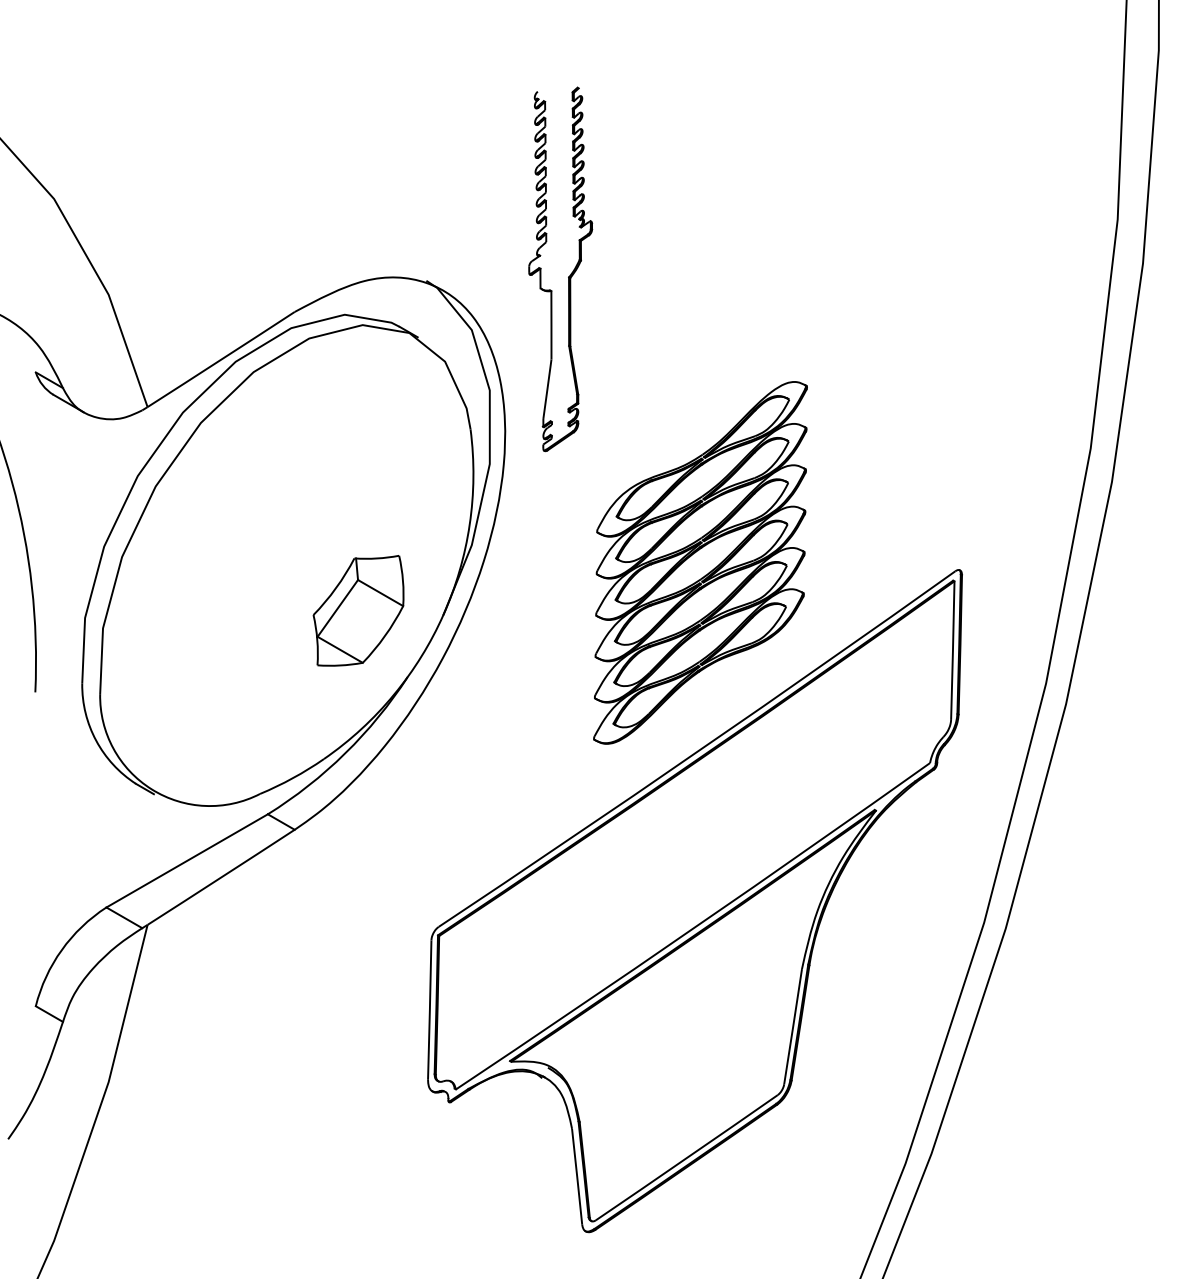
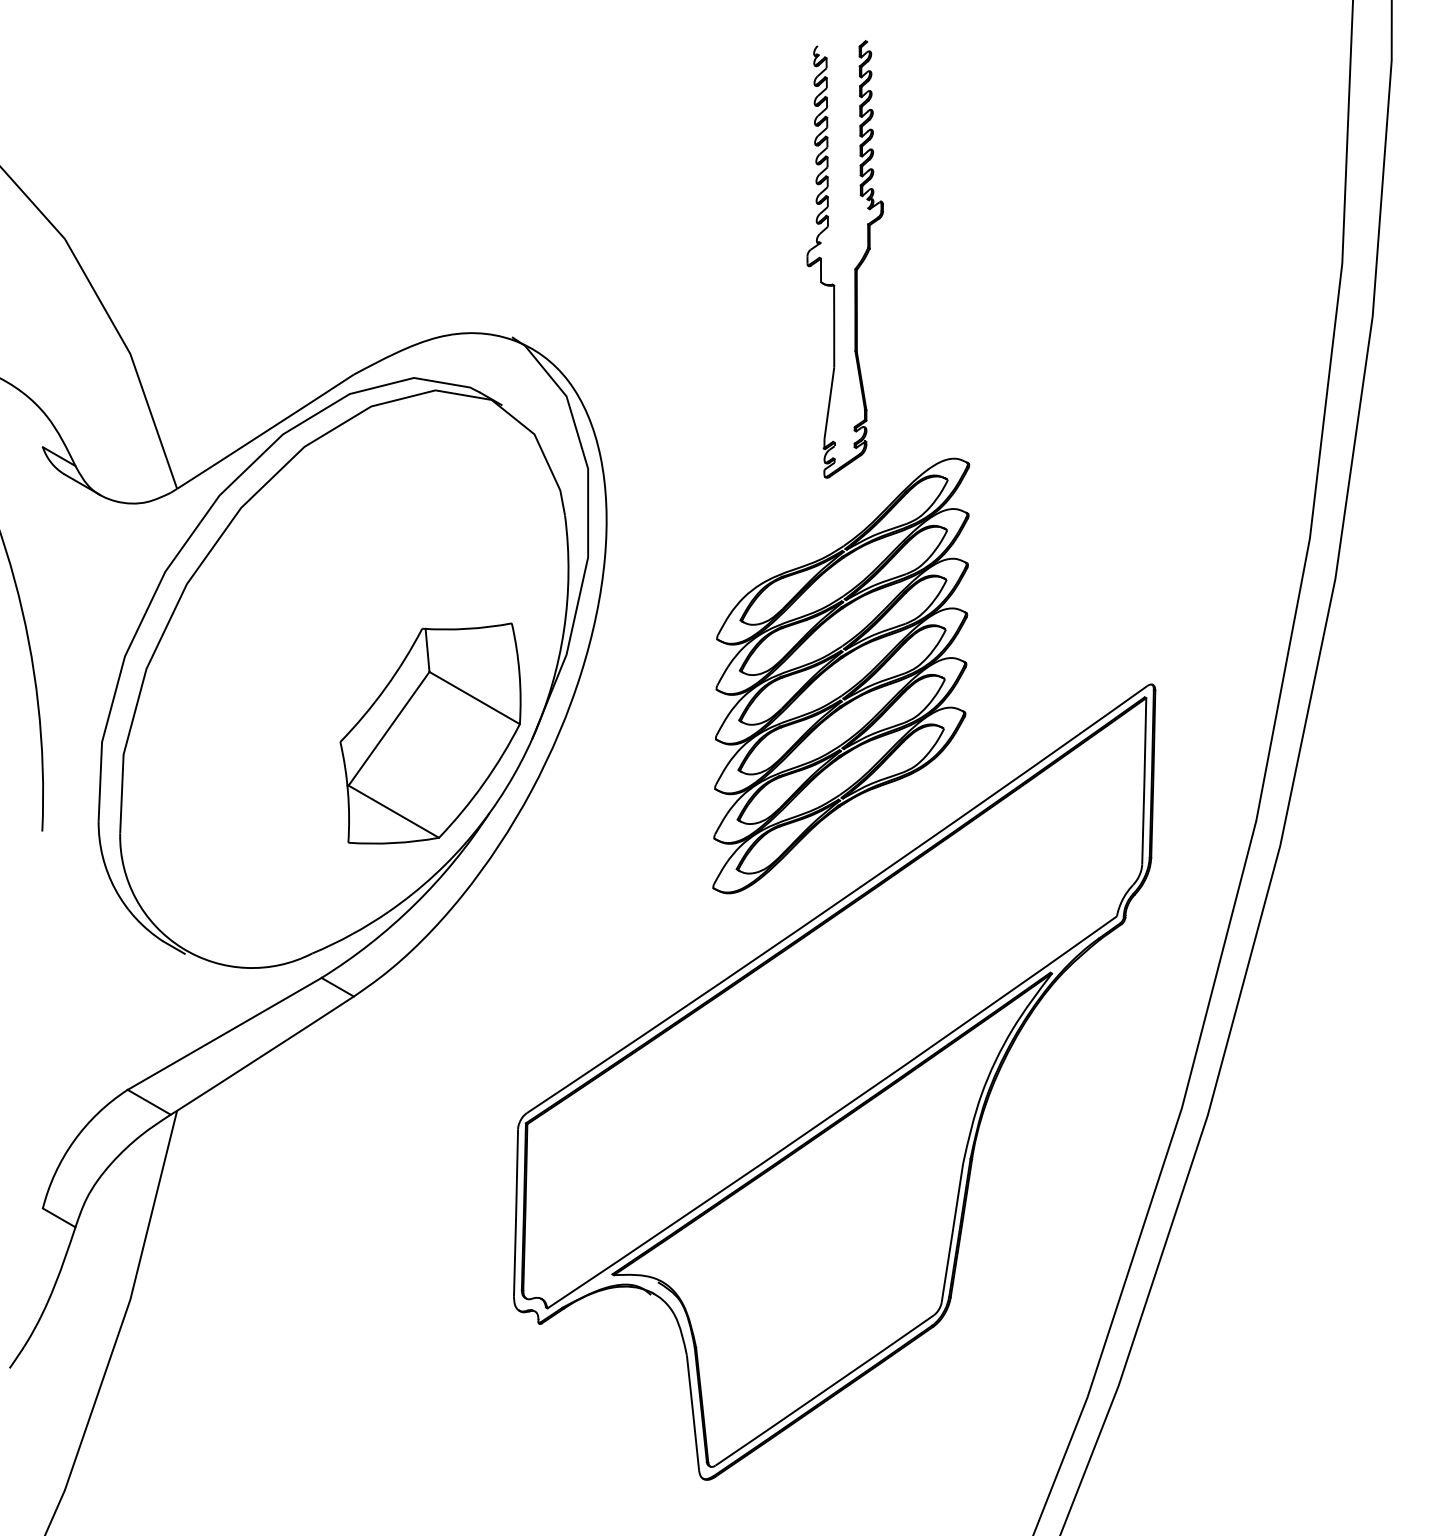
part: (568, 276) -> (854, 268), moved
part: (358, 610) -> (430, 733), size x1.67

